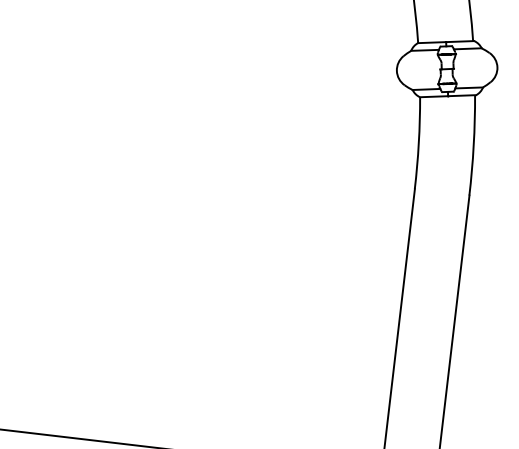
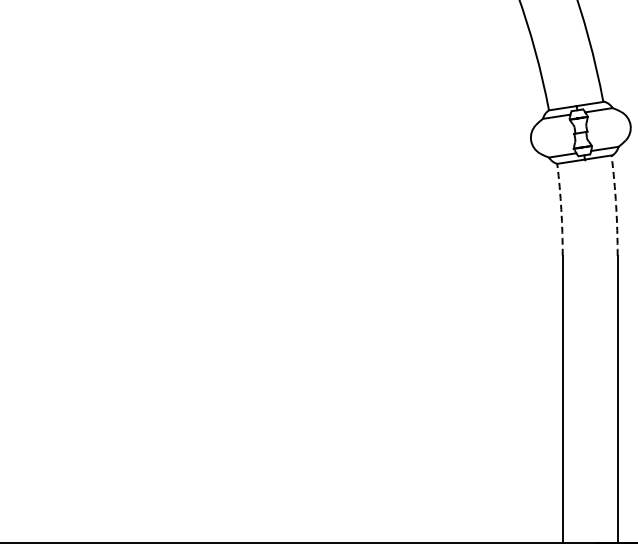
arc: (419, 143) -> (561, 209), solid -> dashed
arc: (474, 145) -> (616, 205), solid -> dashed

